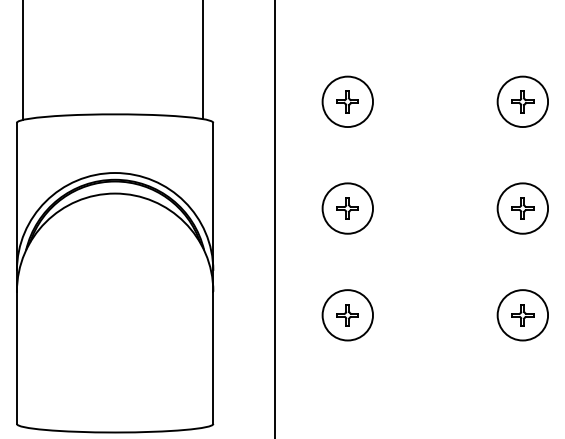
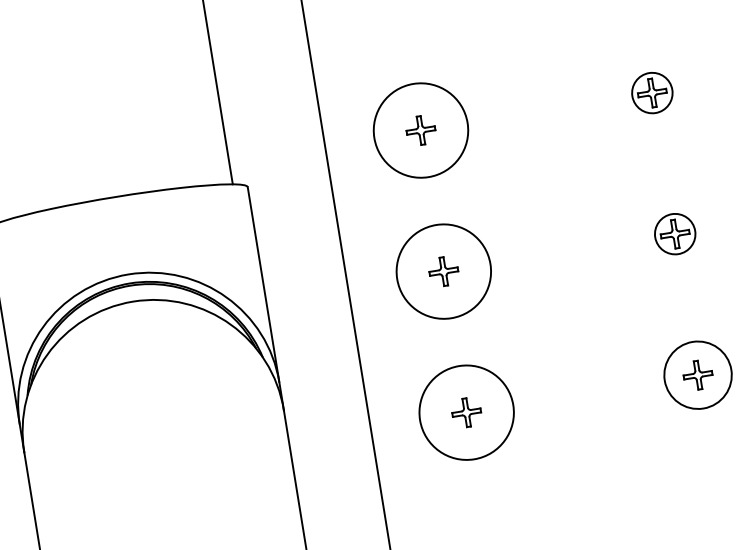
circle: (347, 101) -> (420, 130), size x1.4
circle: (522, 101) -> (651, 92), size x0.6
circle: (347, 208) -> (443, 271), size x1.4
circle: (522, 208) -> (674, 234), size x0.6
circle: (347, 315) -> (466, 413), size x1.4

